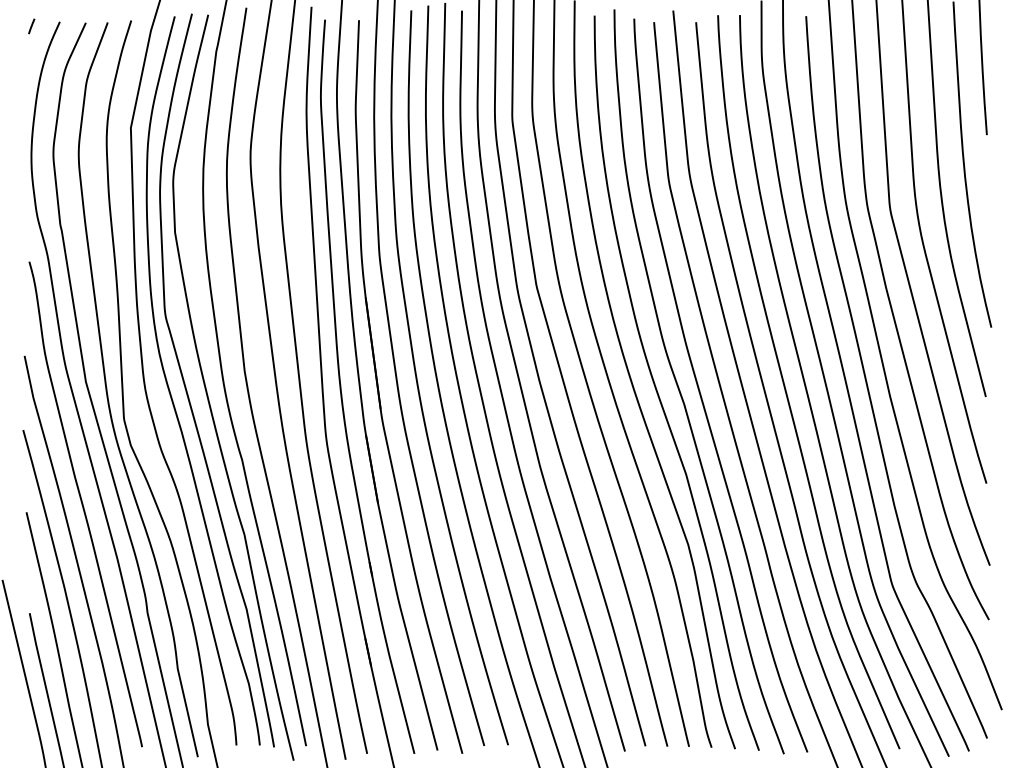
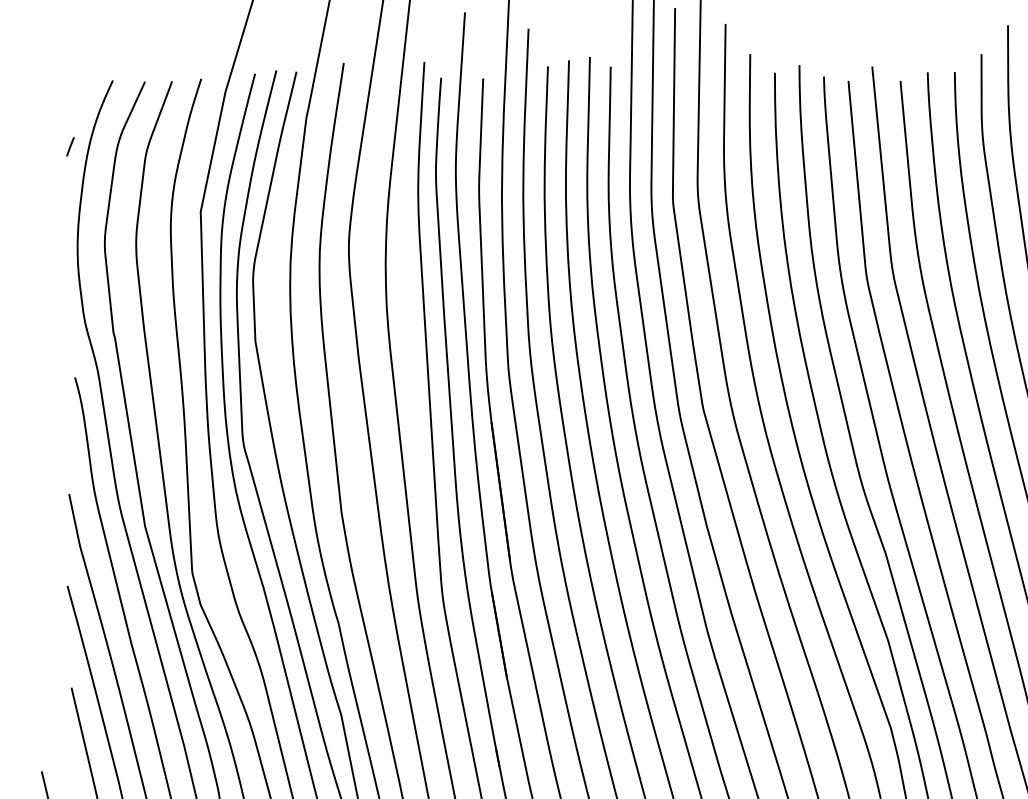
line: (31, 26) -> (70, 146), moved

